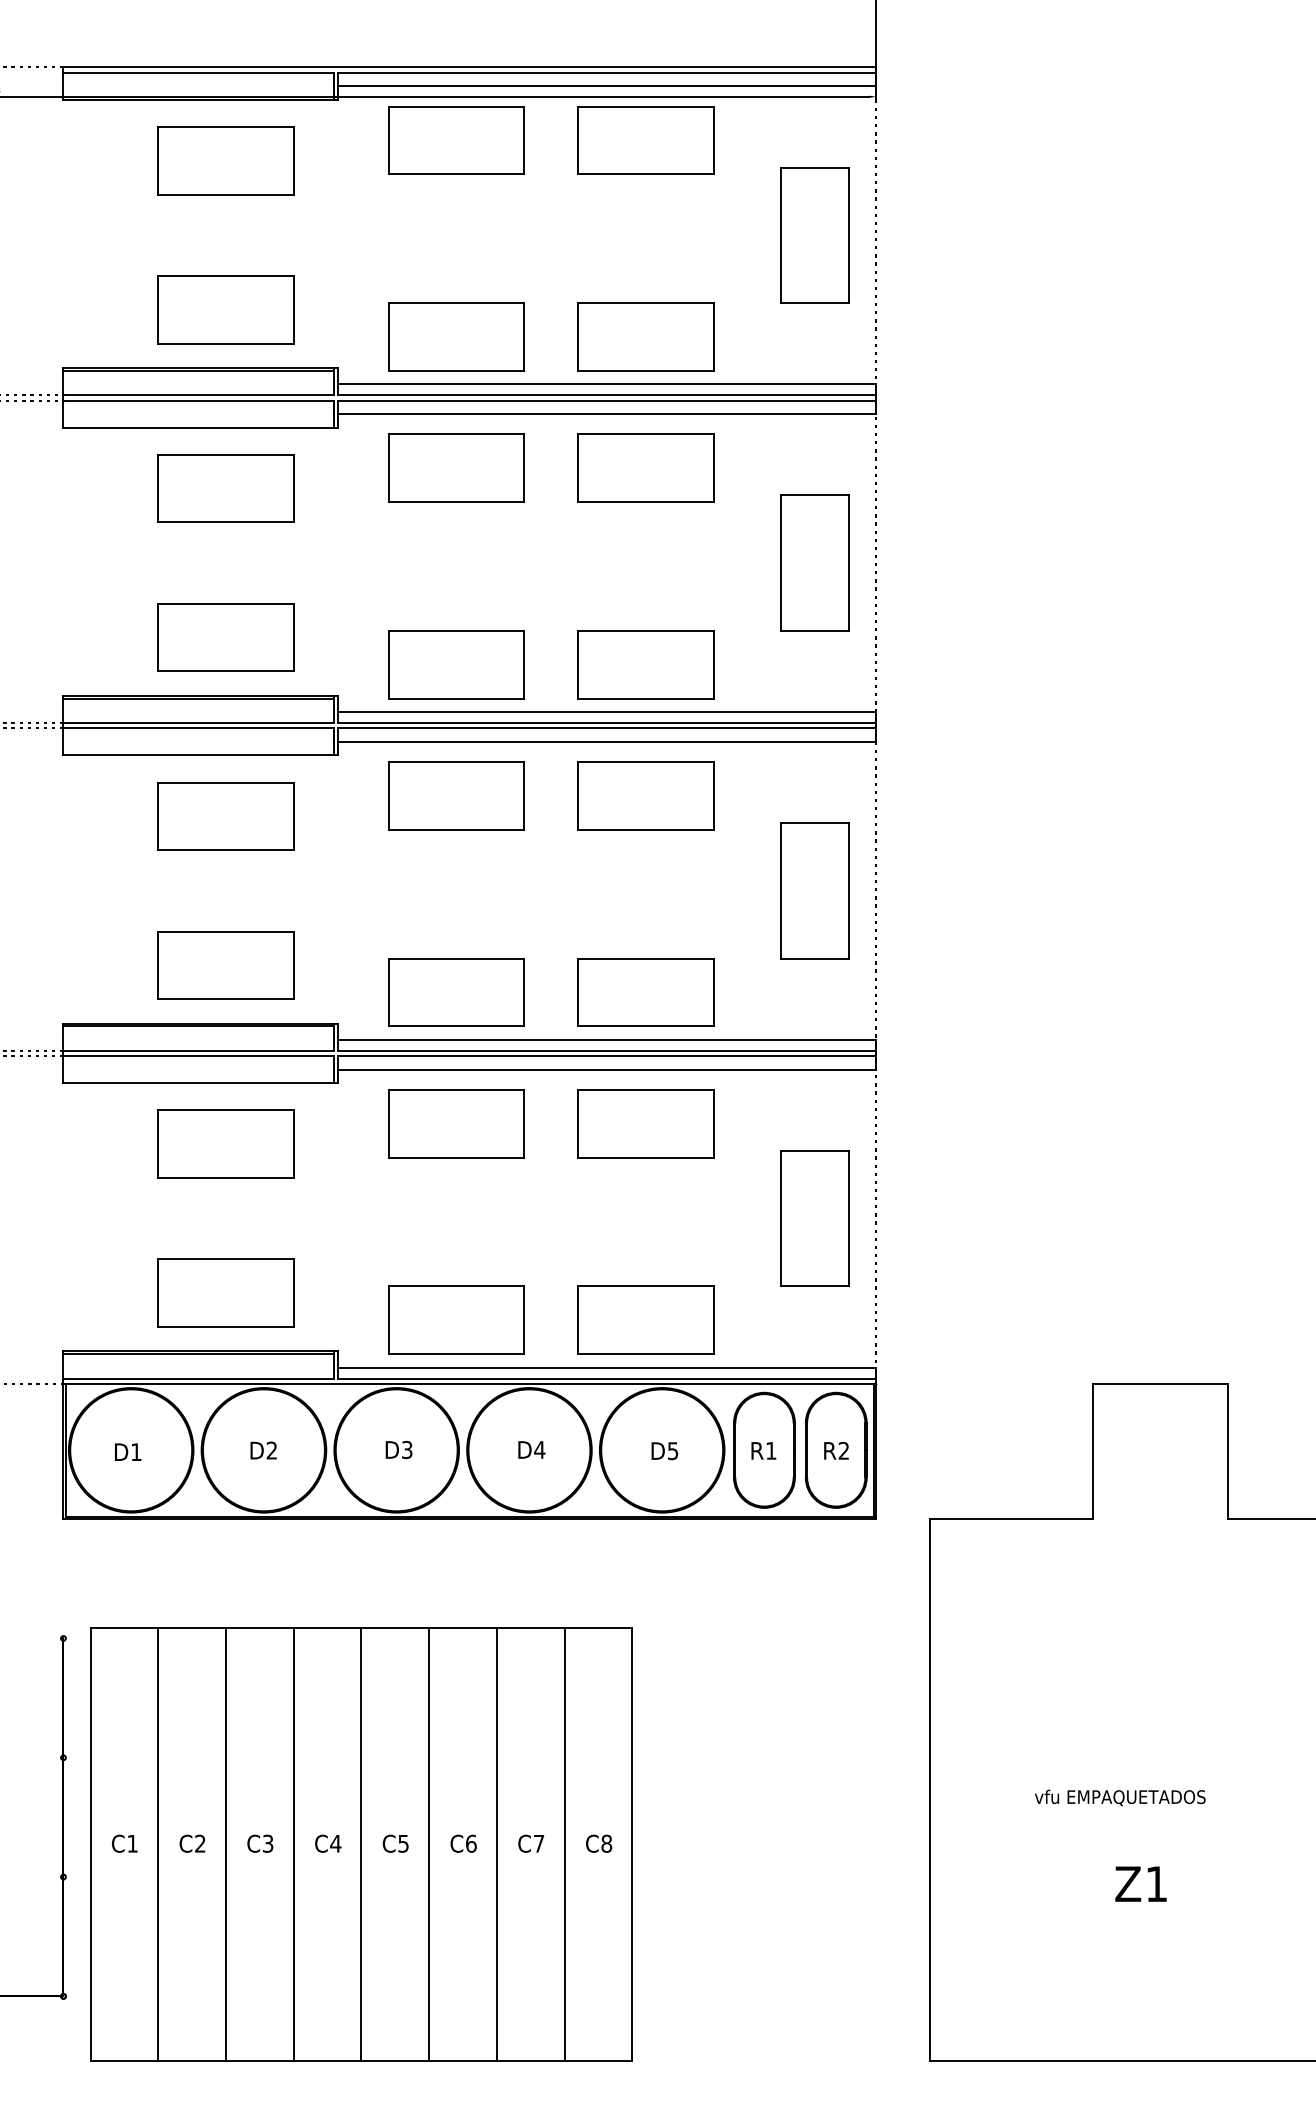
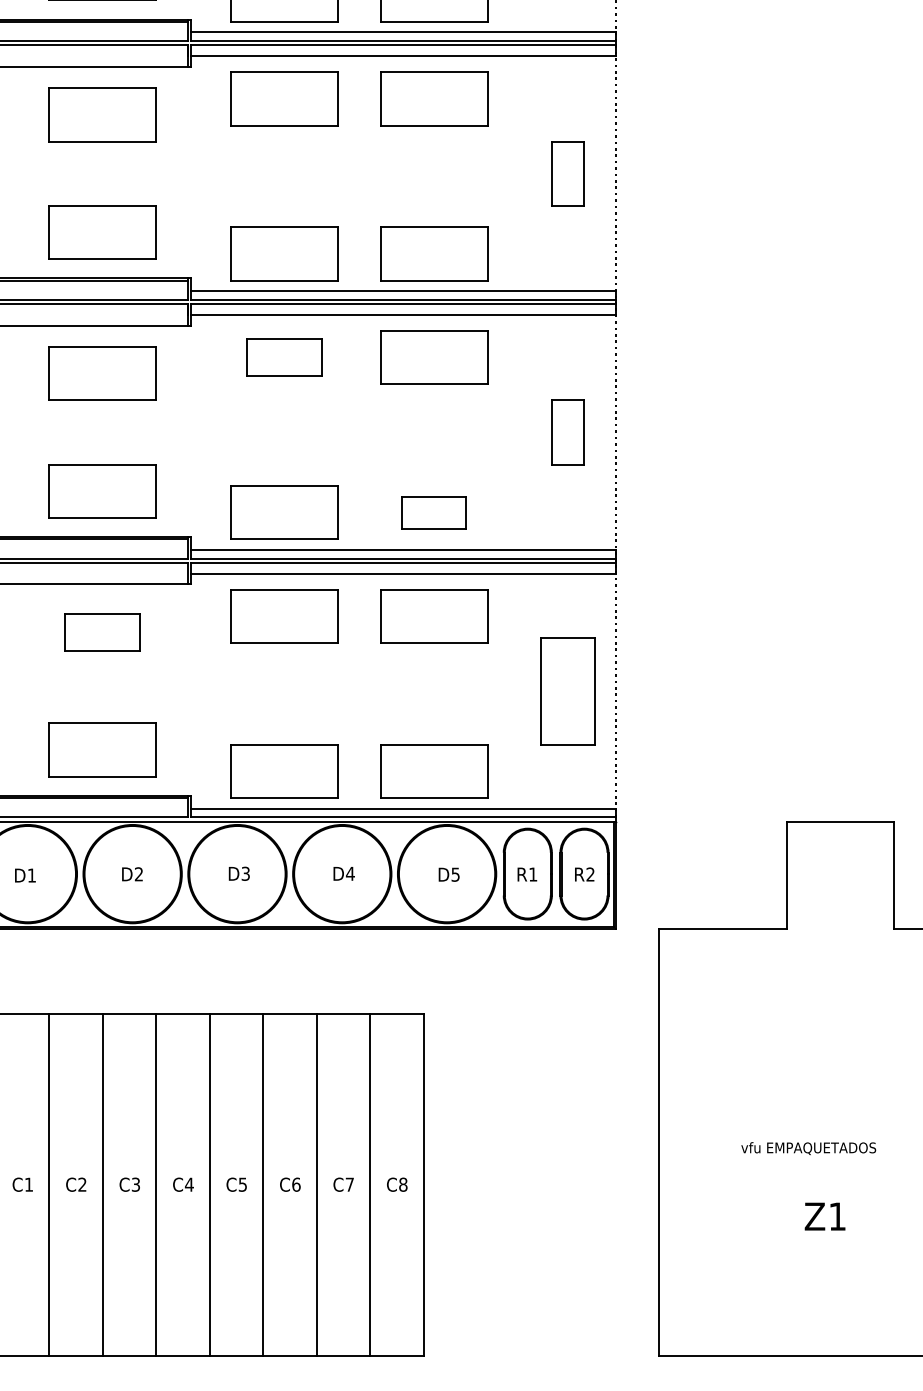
part: (814, 562) -> (567, 173), size x0.6
part: (456, 795) -> (284, 357), size x0.7
part: (814, 890) -> (567, 432), size x0.6
part: (645, 992) -> (433, 512), size x0.6
part: (225, 1143) -> (102, 631), size x0.7

